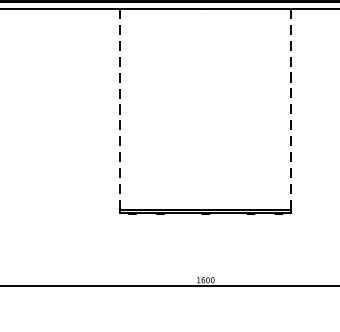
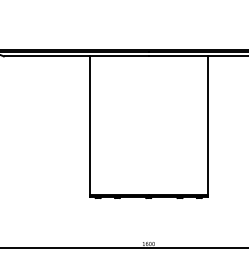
line: (290, 108) -> (207, 125), dashed -> solid
line: (120, 110) -> (89, 126), dashed -> solid

